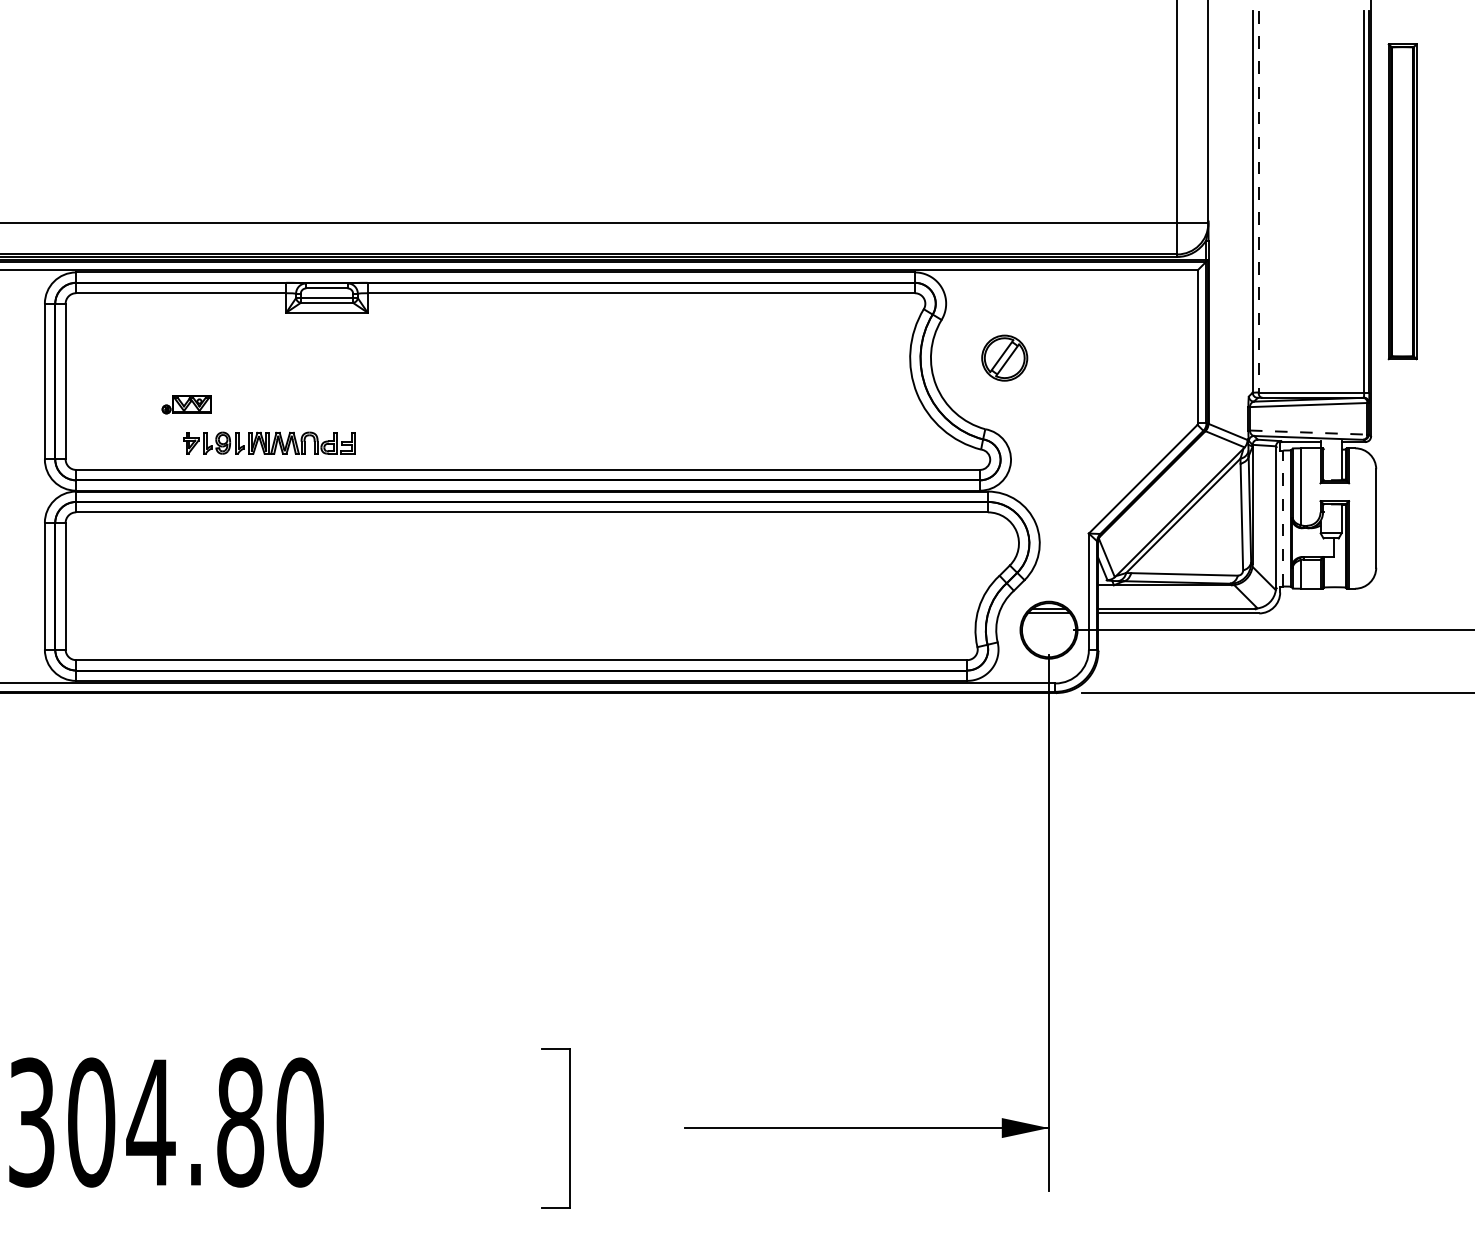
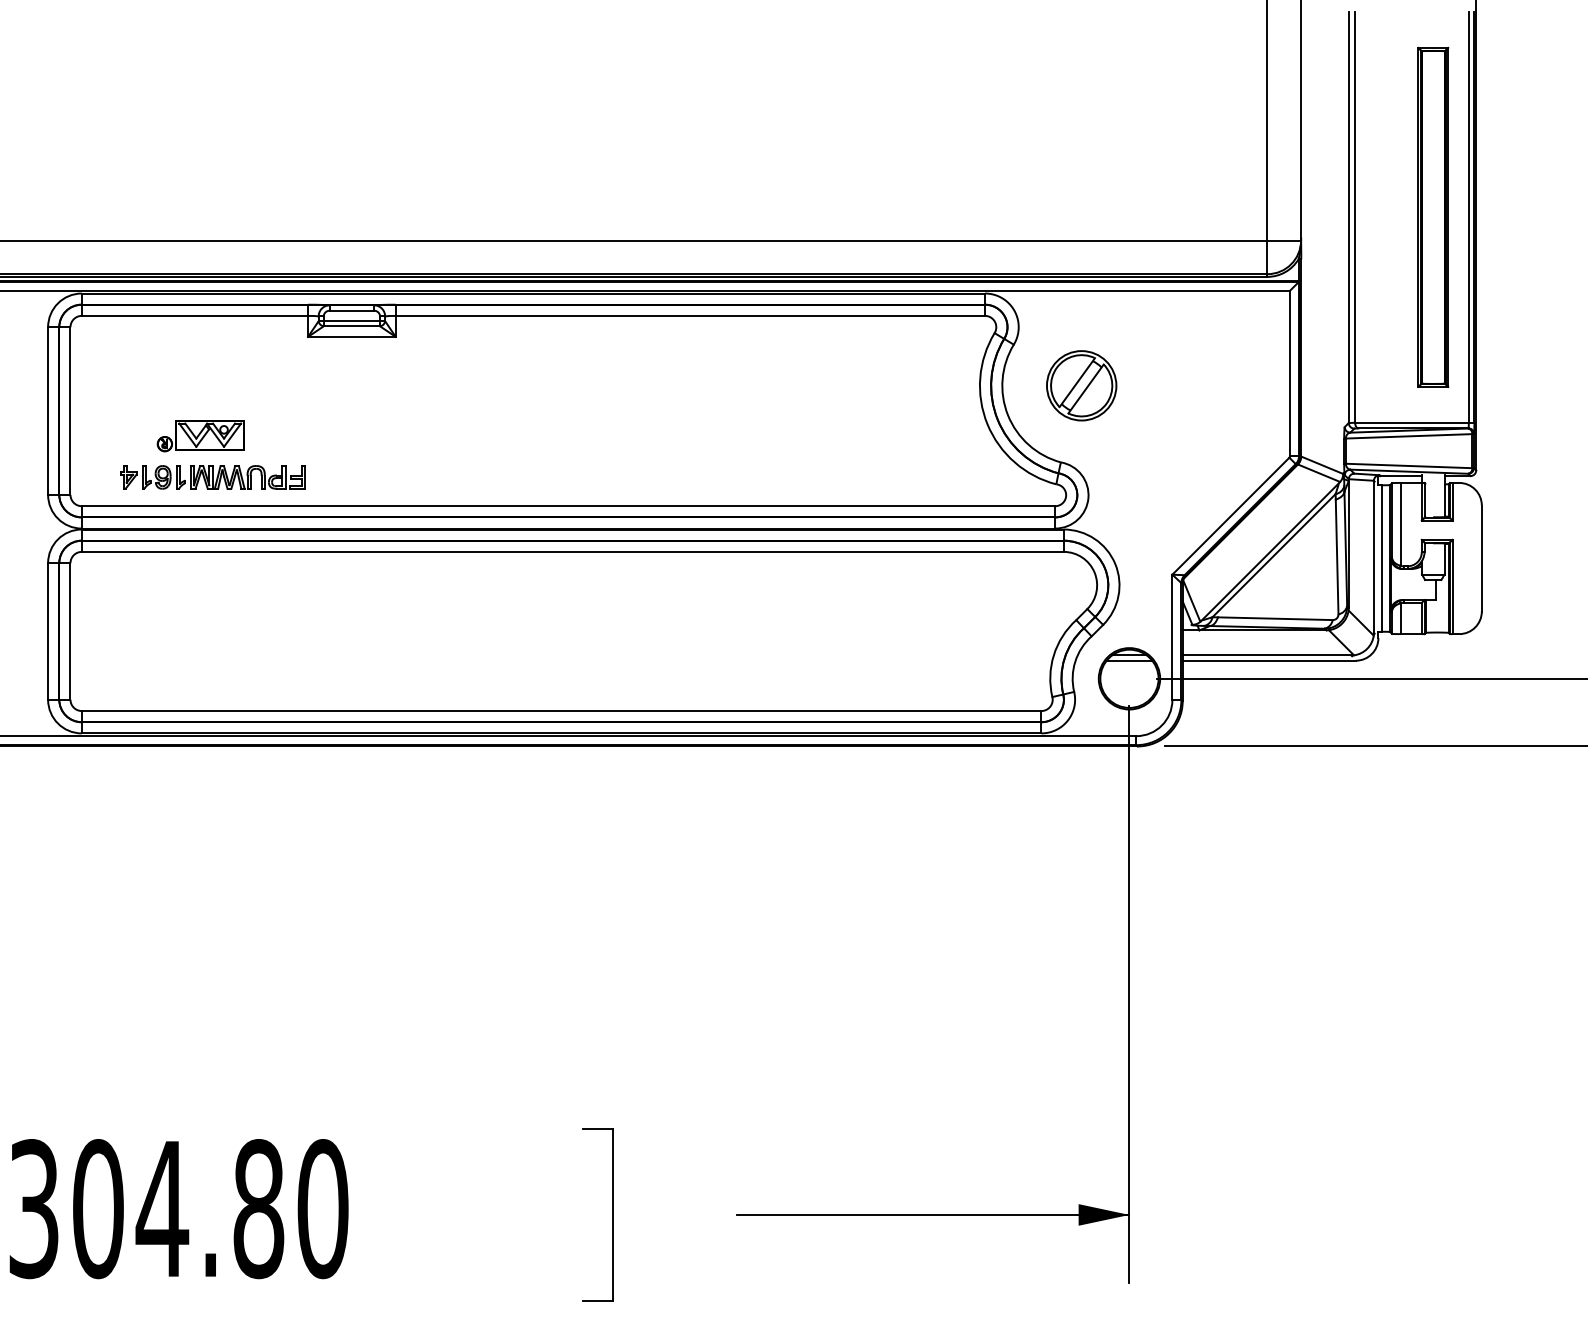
part: (1402, 200) -> (1433, 216), moved
line: (1258, 201) -> (1355, 217), dashed -> solid
part: (1004, 357) -> (1081, 385), size x1.43
part: (186, 405) -> (200, 436), size x1.67
line: (1309, 433) -> (1409, 466), dashed -> solid
part: (269, 443) -> (212, 477), moved
line: (1283, 518) -> (1381, 558), dashed -> solid

